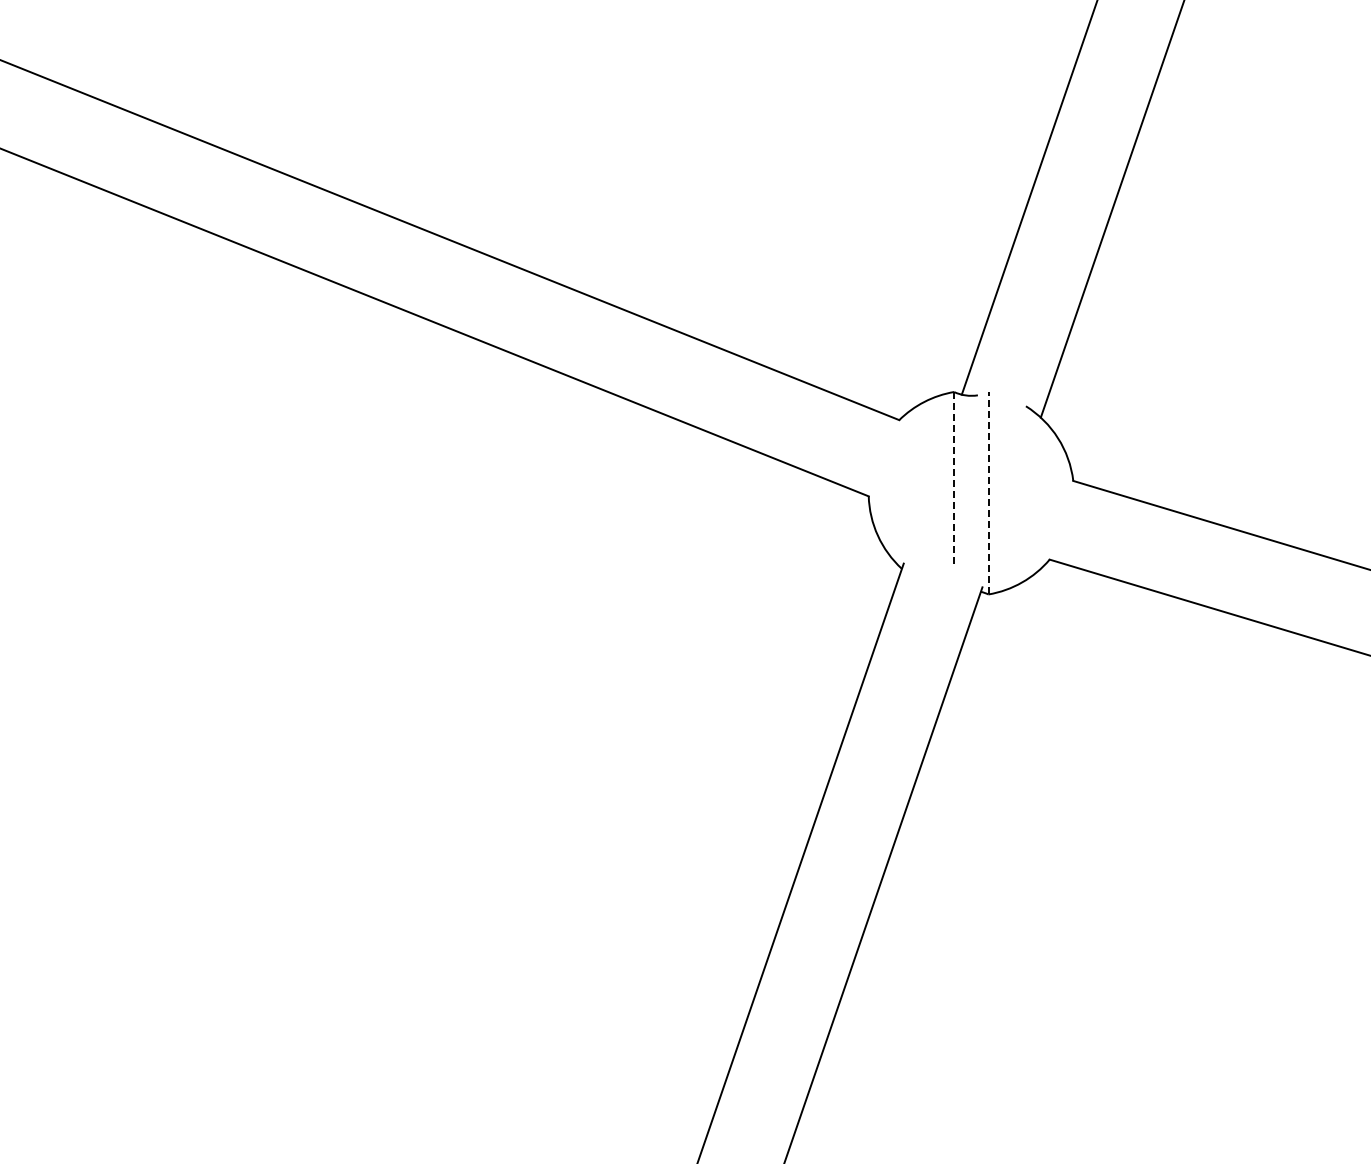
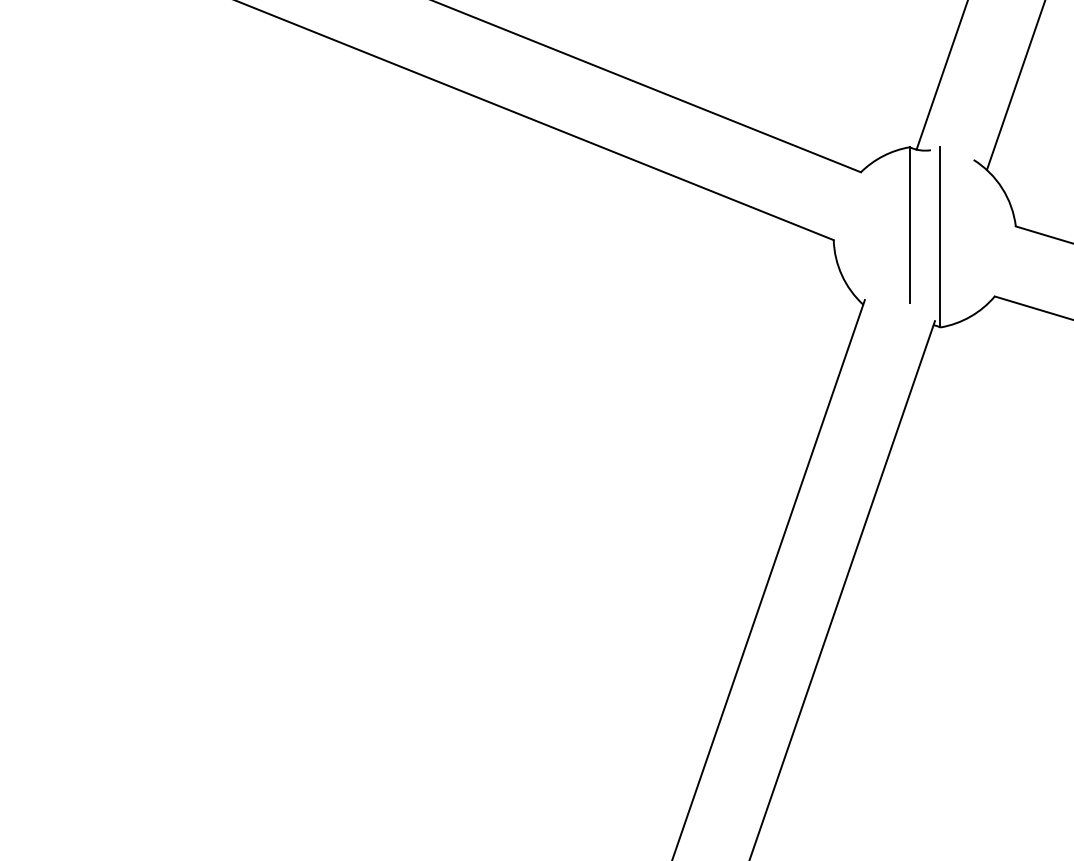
line: (954, 479) -> (910, 225), dashed -> solid
line: (988, 492) -> (940, 236), dashed -> solid

